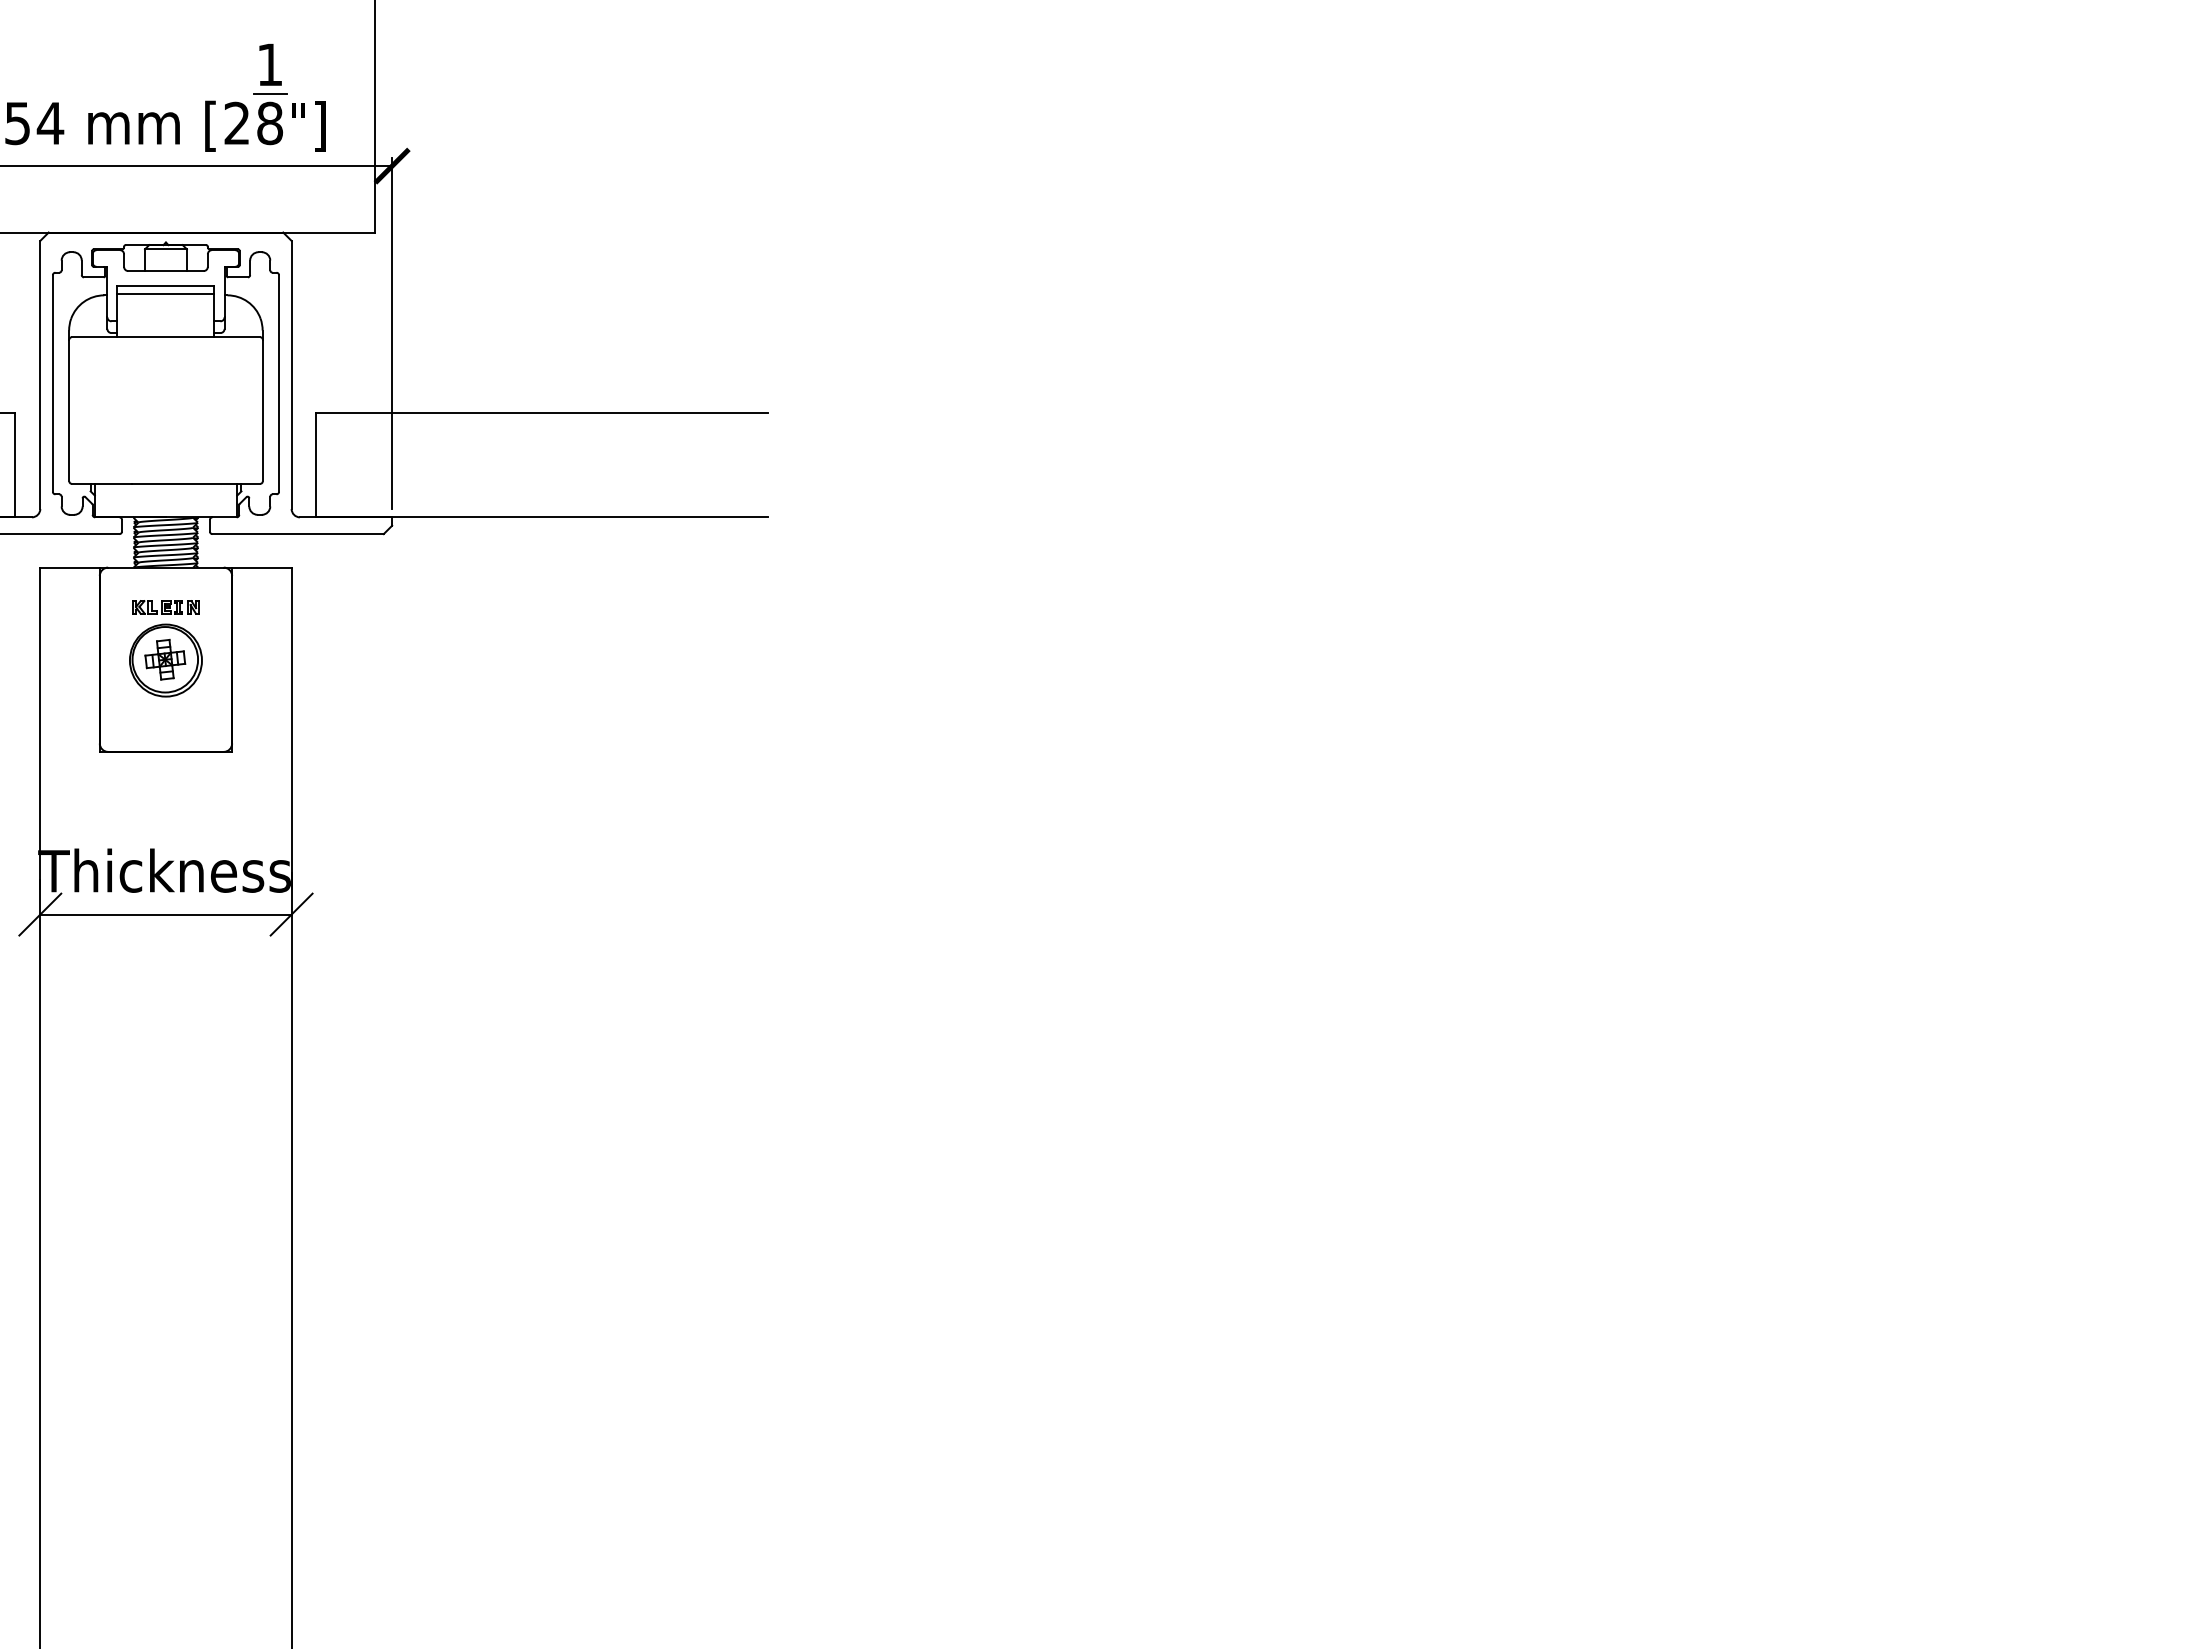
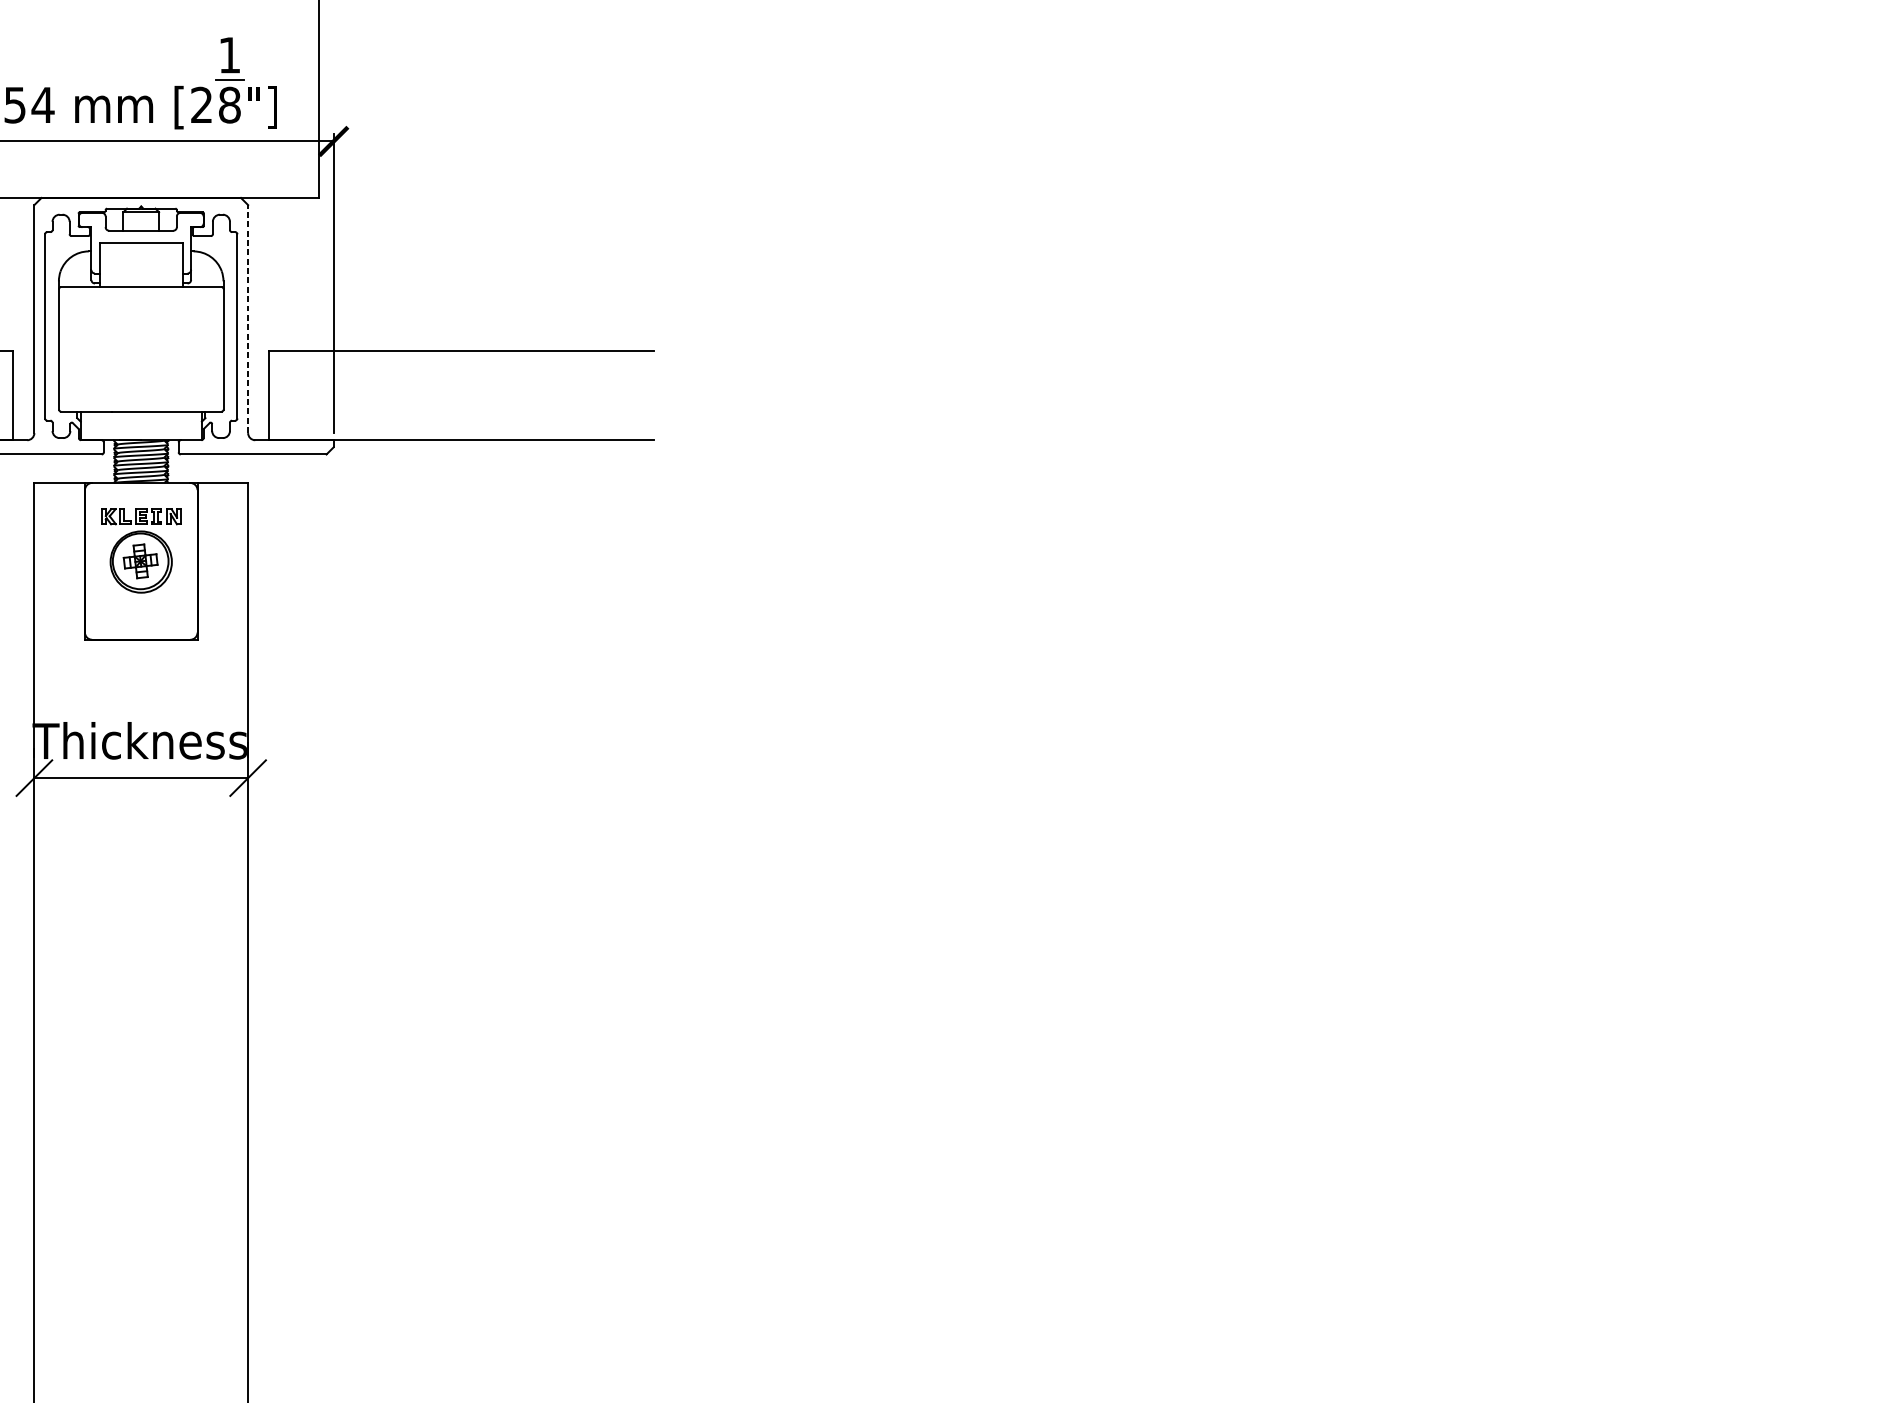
line: (165, 293) -> (140, 249), removed
line: (291, 374) -> (248, 318), solid -> dashed
part: (165, 607) -> (140, 516), size x1.4

